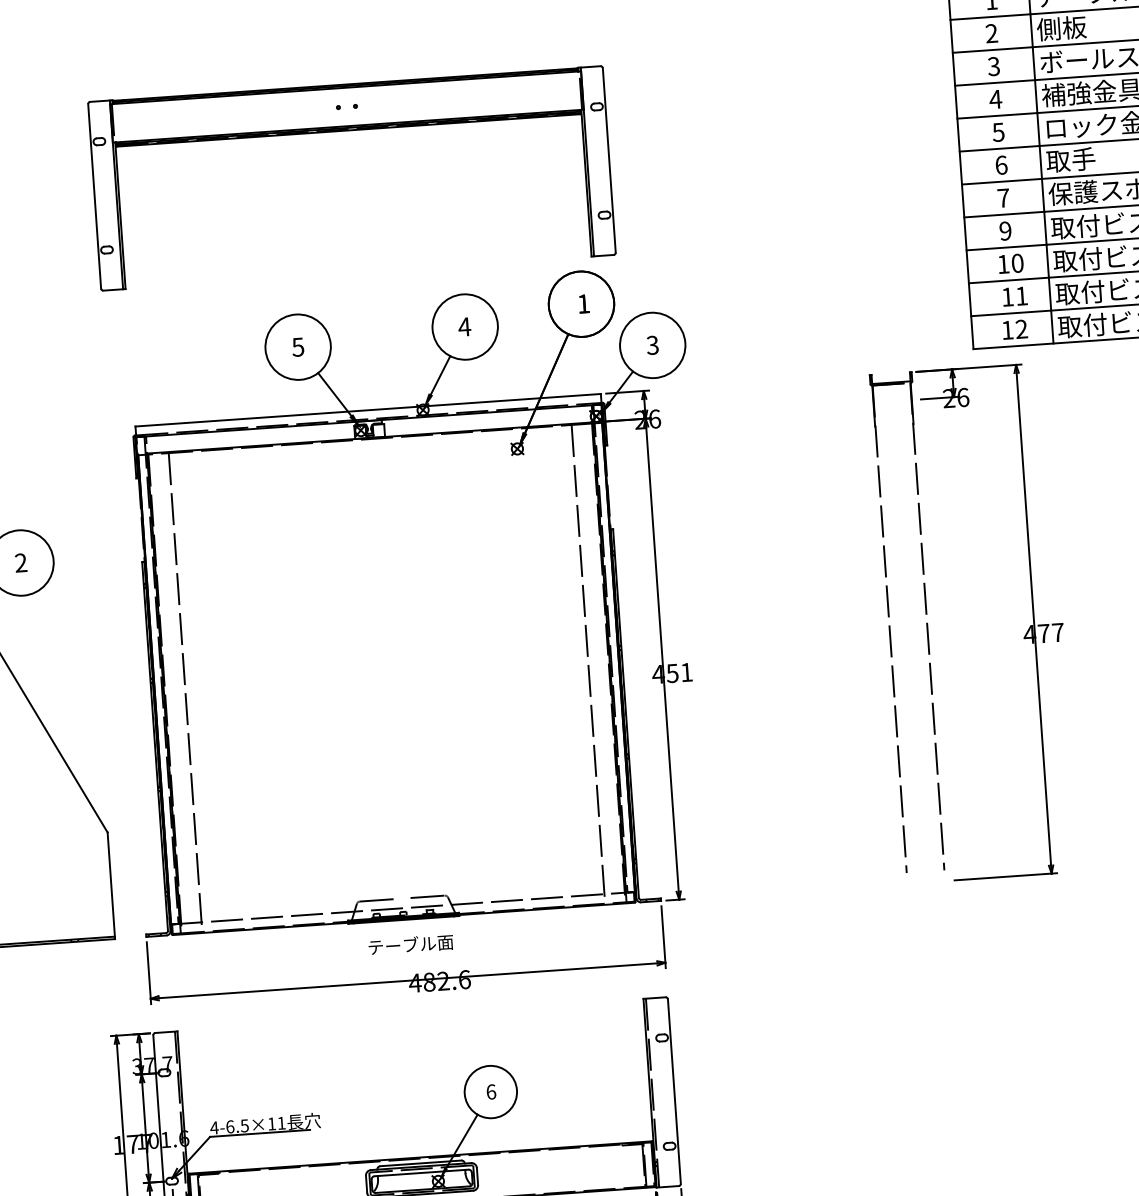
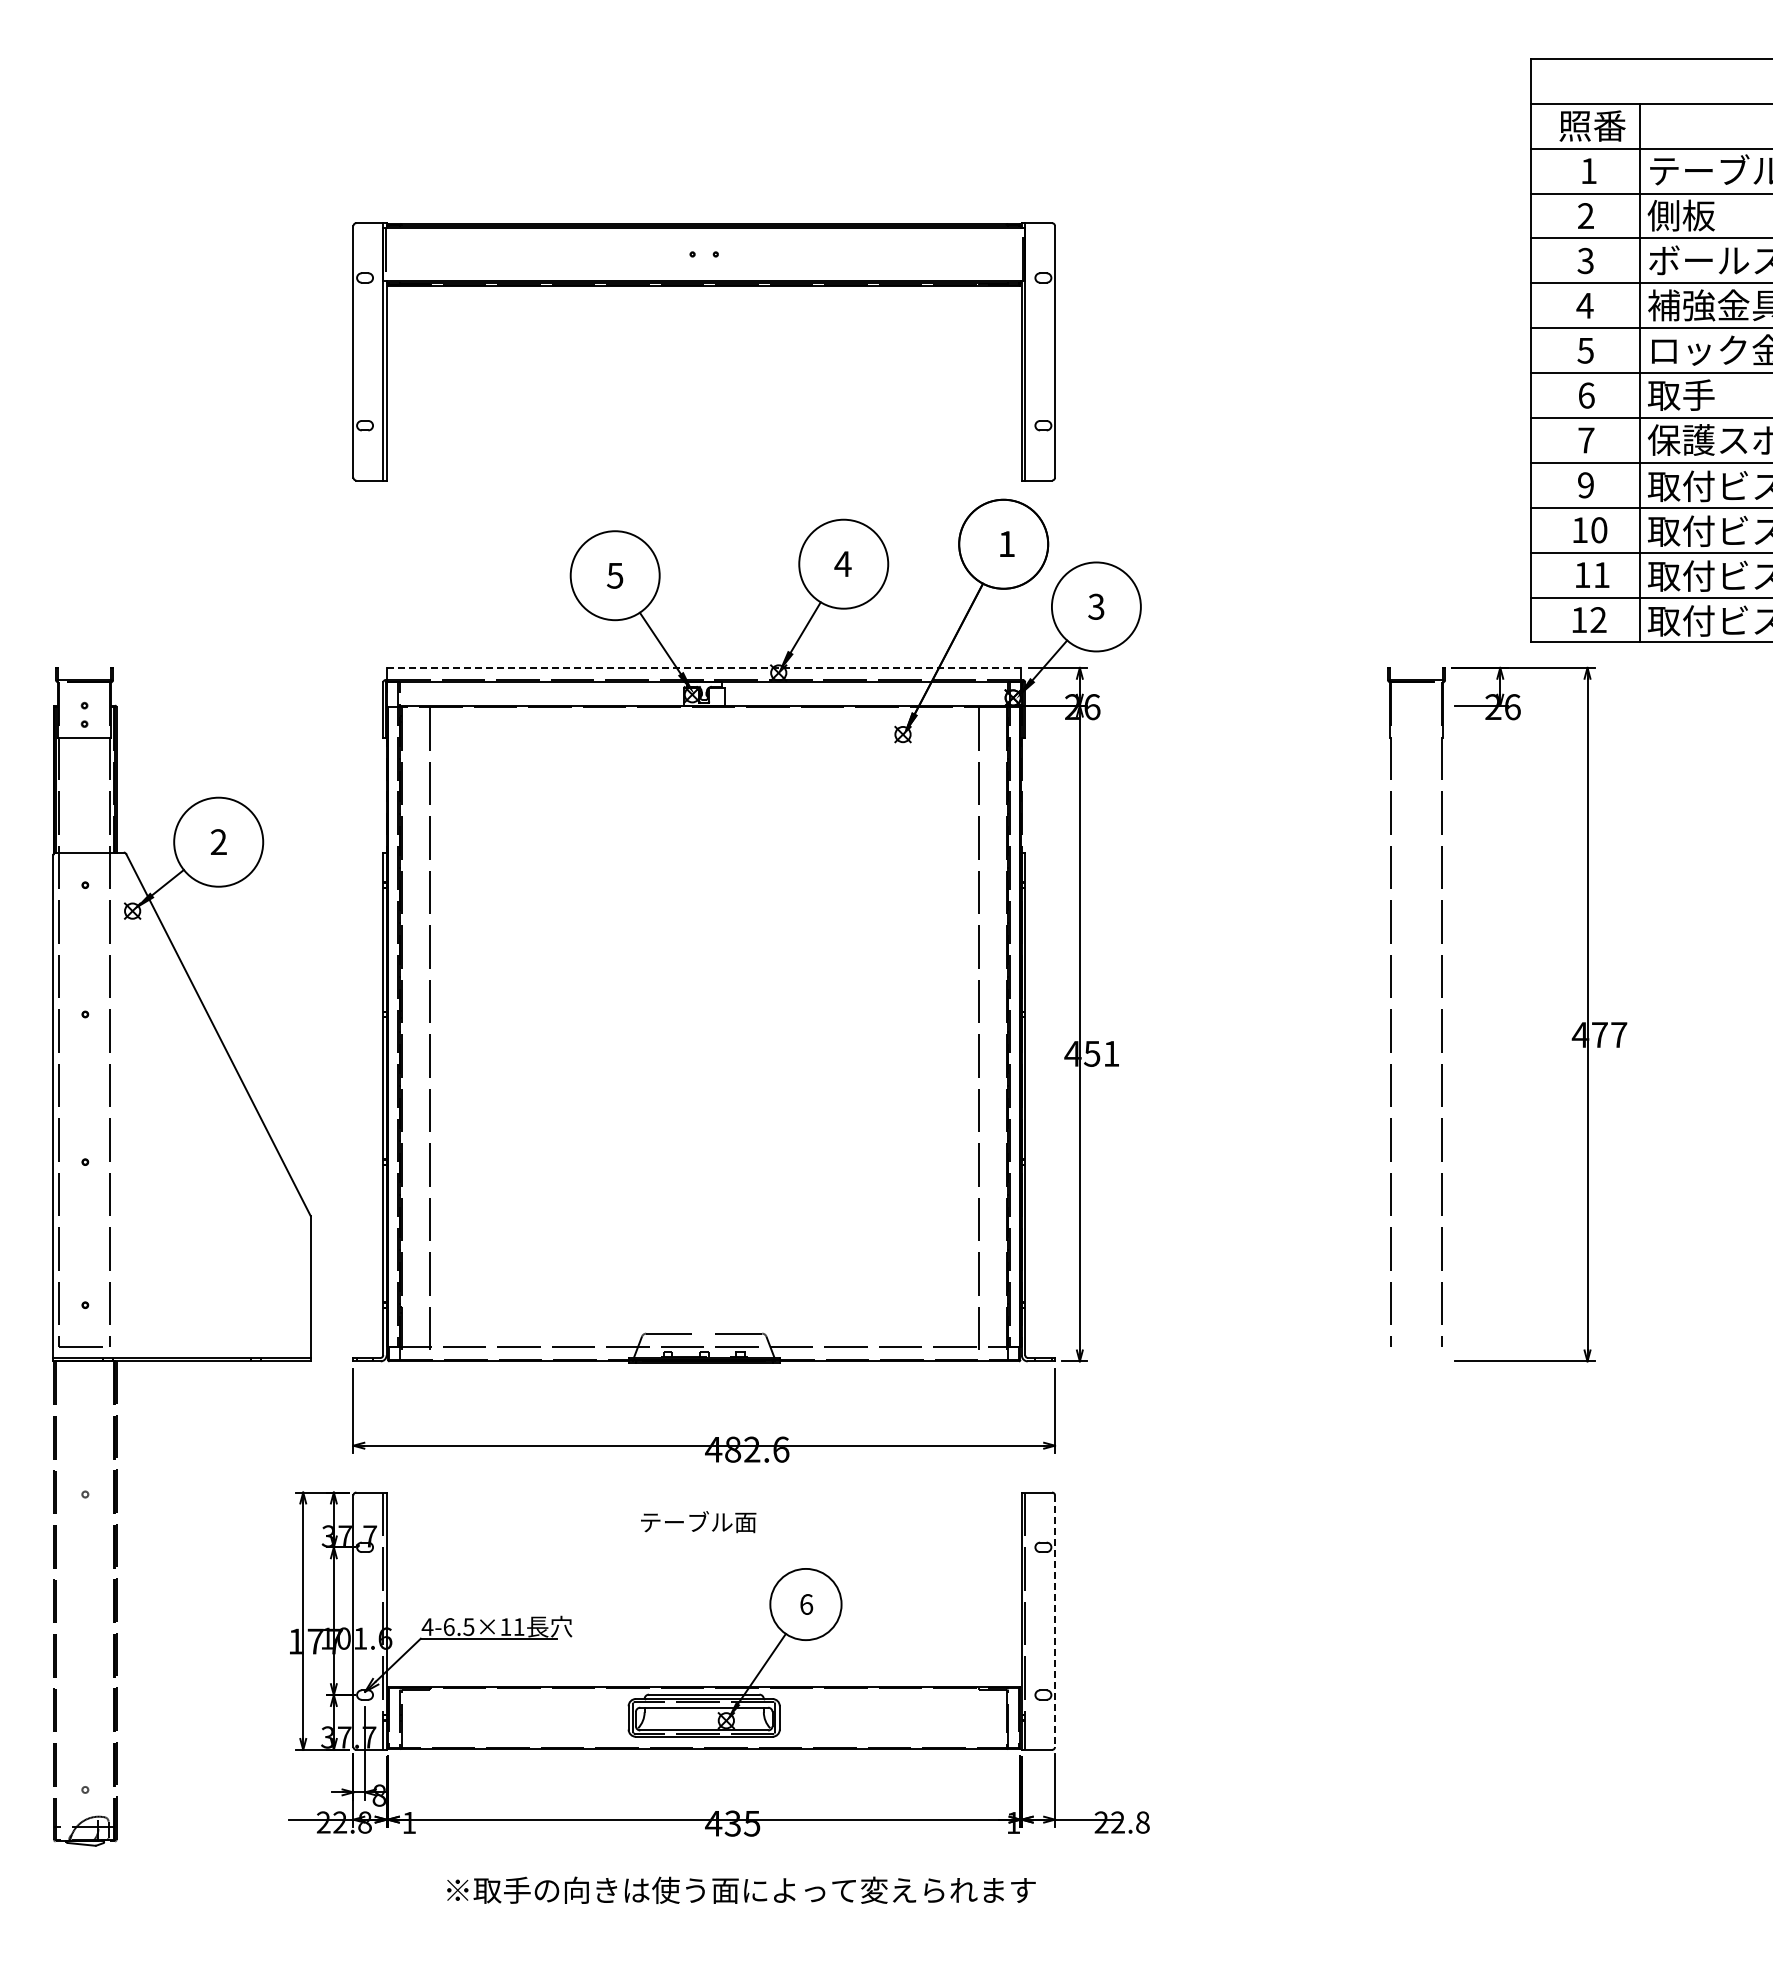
line: (368, 409) -> (704, 667), solid -> dashed
text: (410, 945) -> (698, 1522), moved
line: (674, 1091) -> (1055, 1621), solid -> dashed

